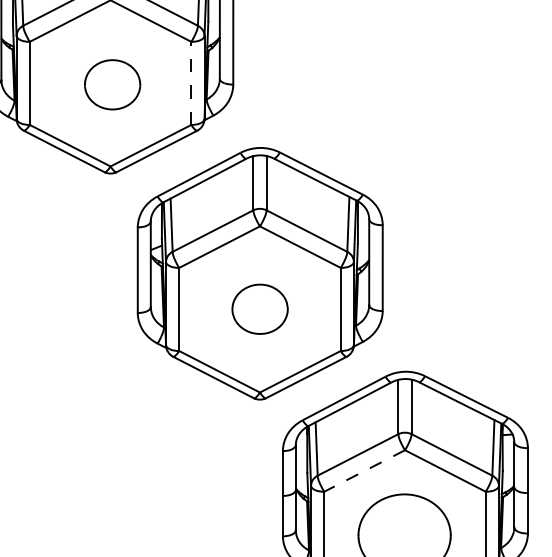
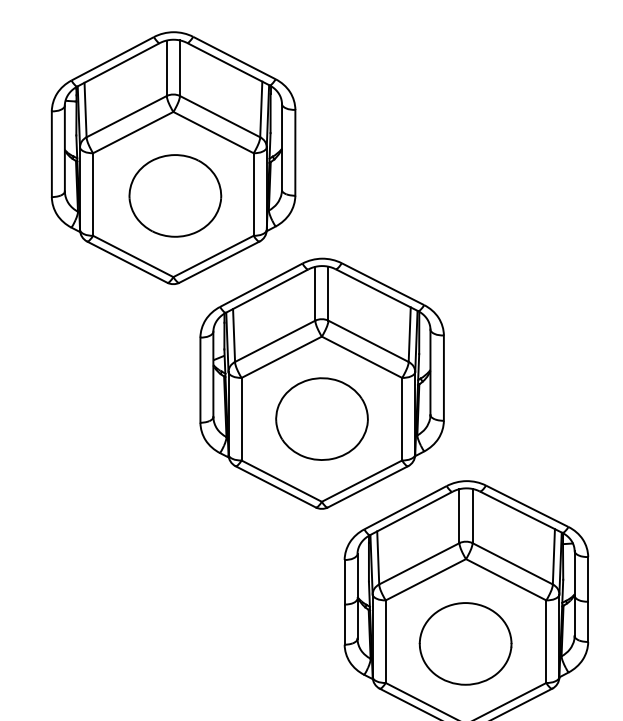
line: (191, 83) -> (253, 194), dashed -> solid
part: (112, 84) -> (175, 195), size x1.67
part: (259, 308) -> (321, 418), size x1.67
line: (364, 470) -> (425, 579), dashed -> solid

